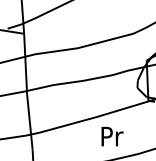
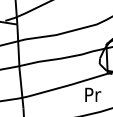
text: (112, 136) -> (93, 94), moved

